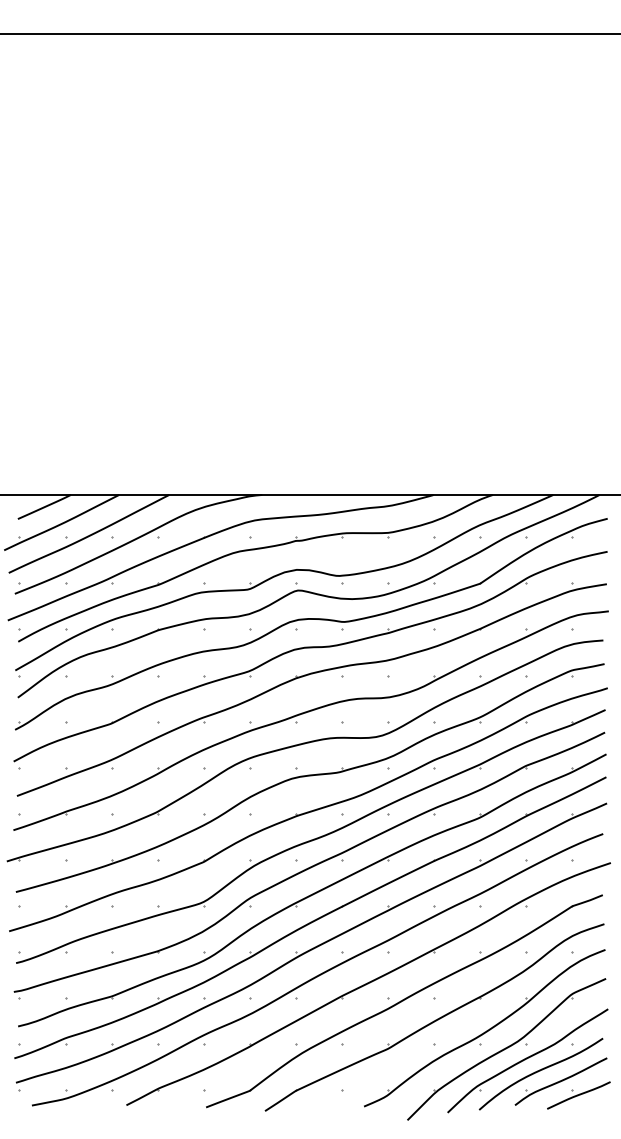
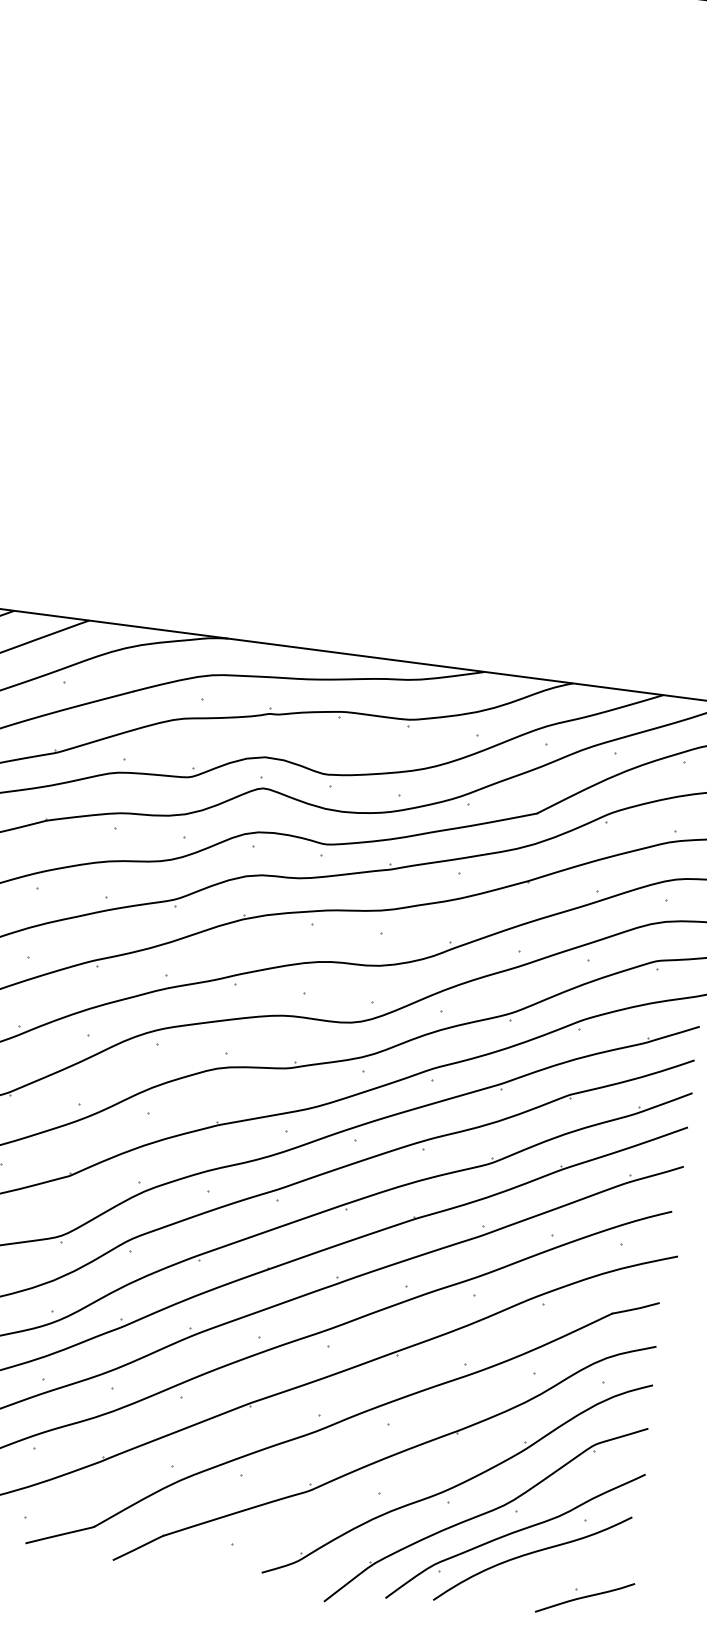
part: (560, 1081) -> (560, 1573), removed

